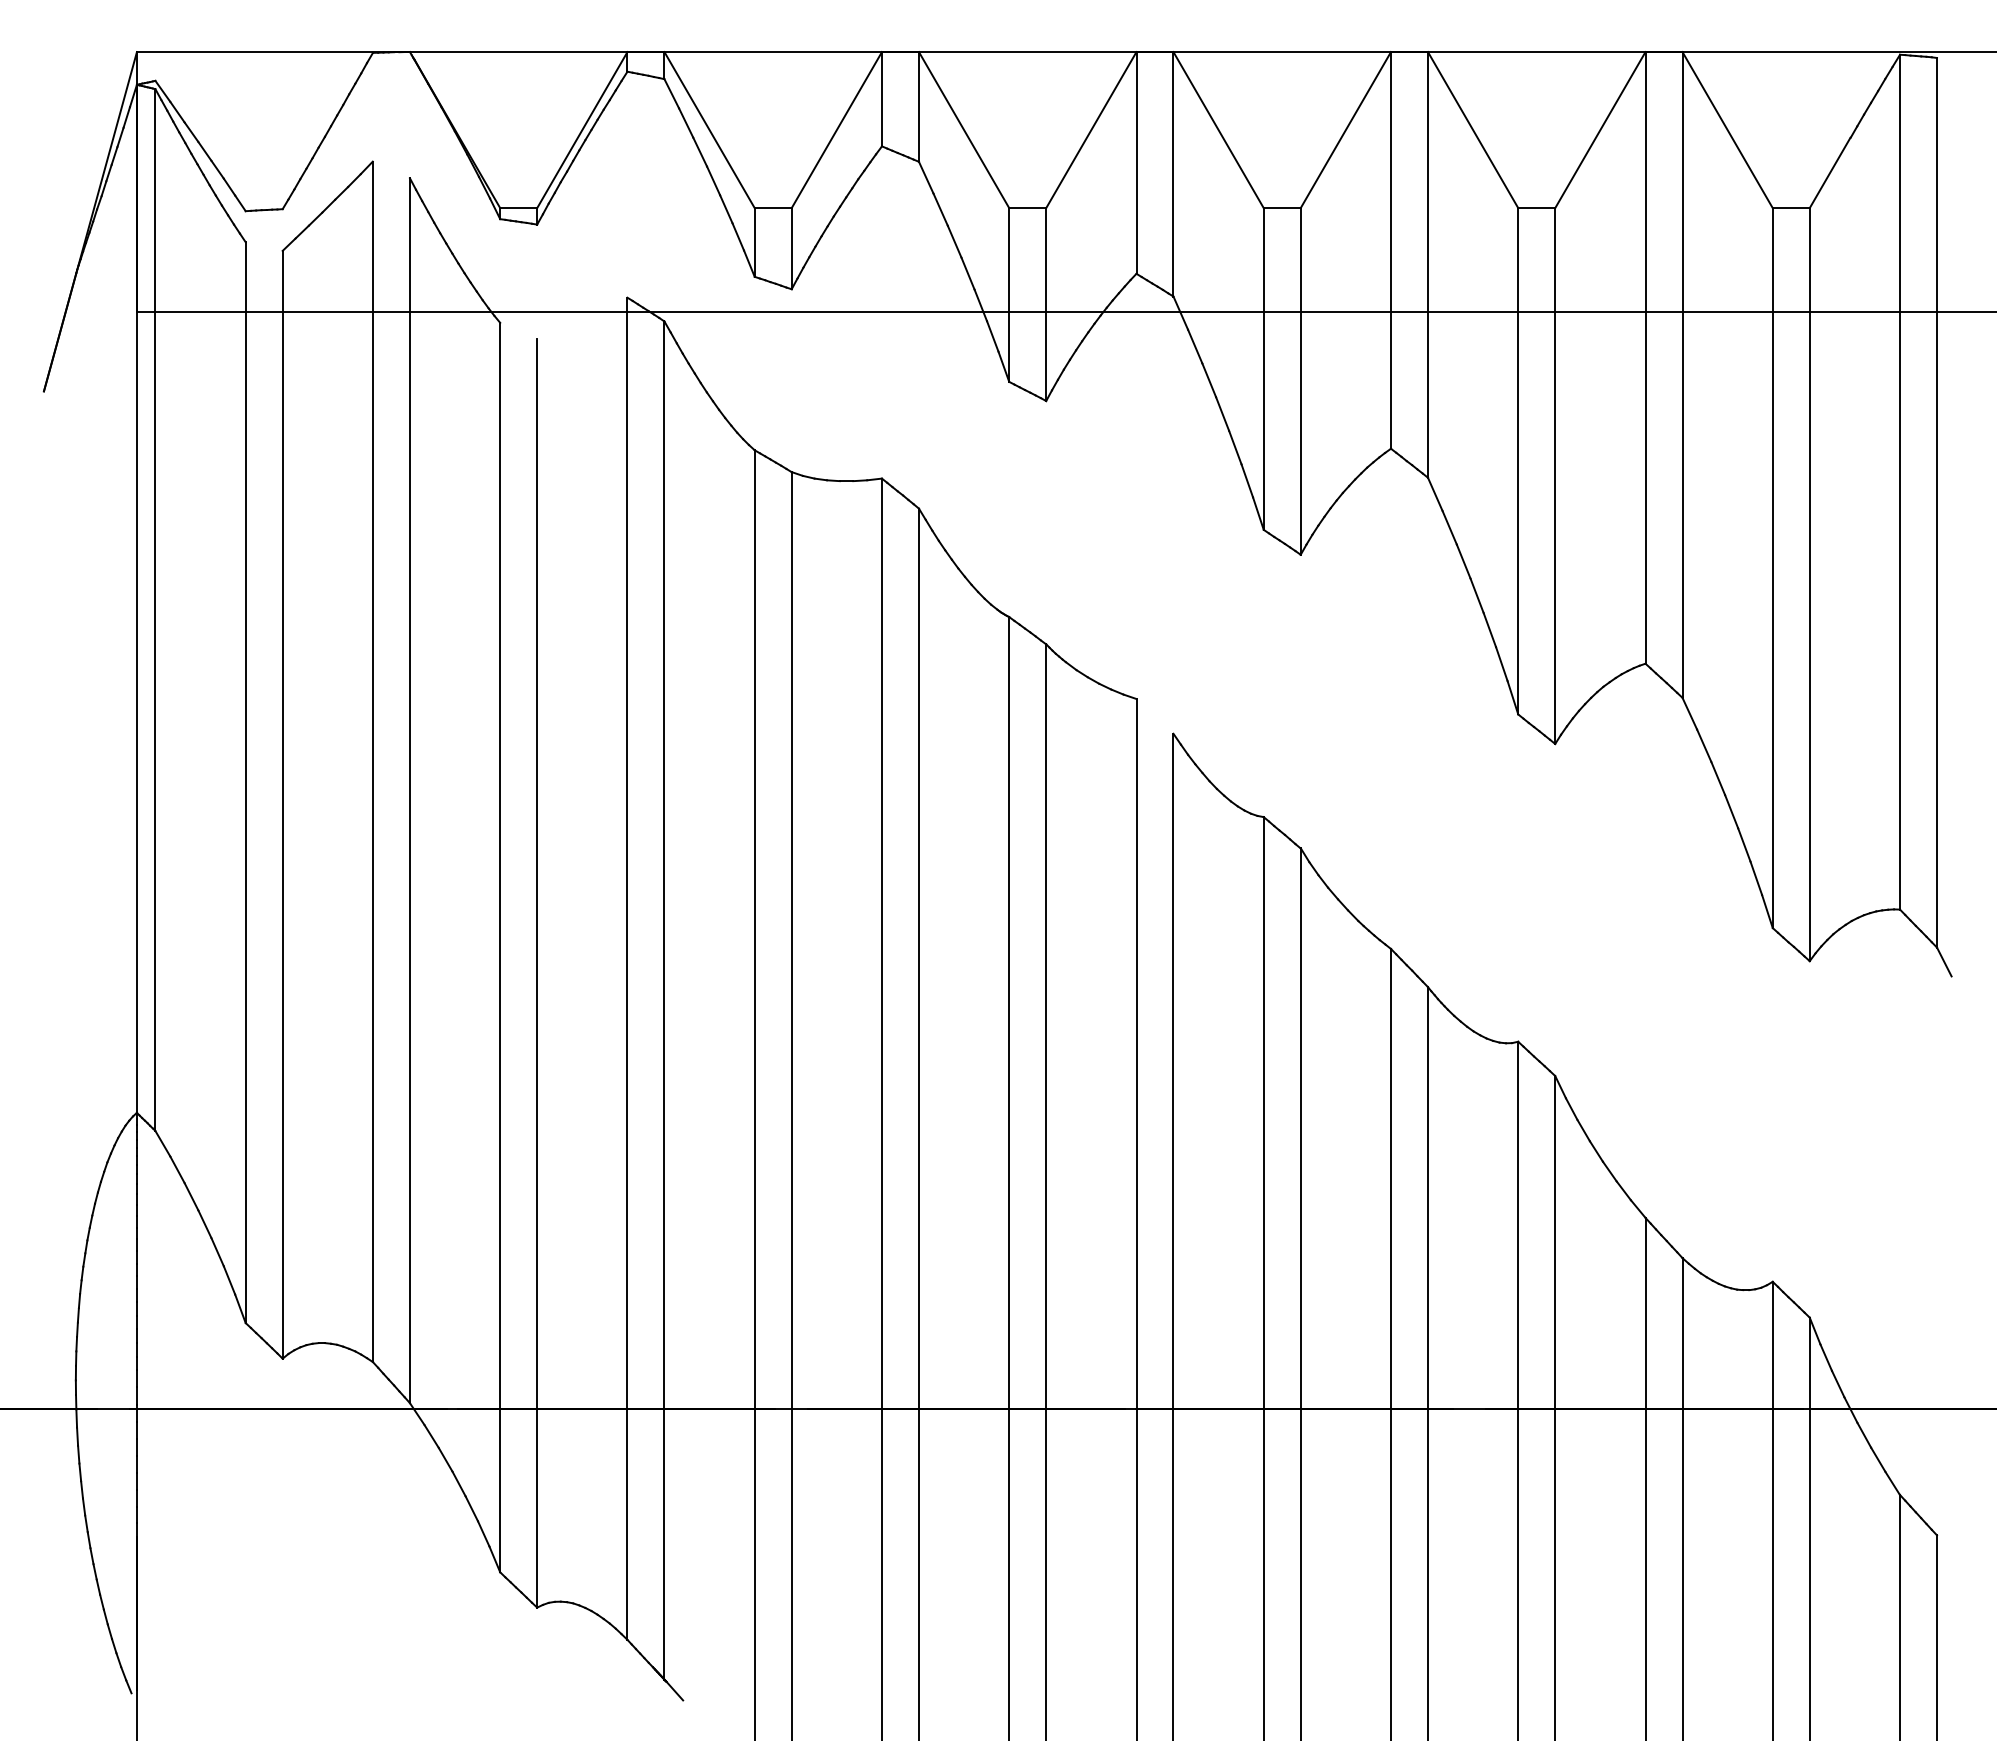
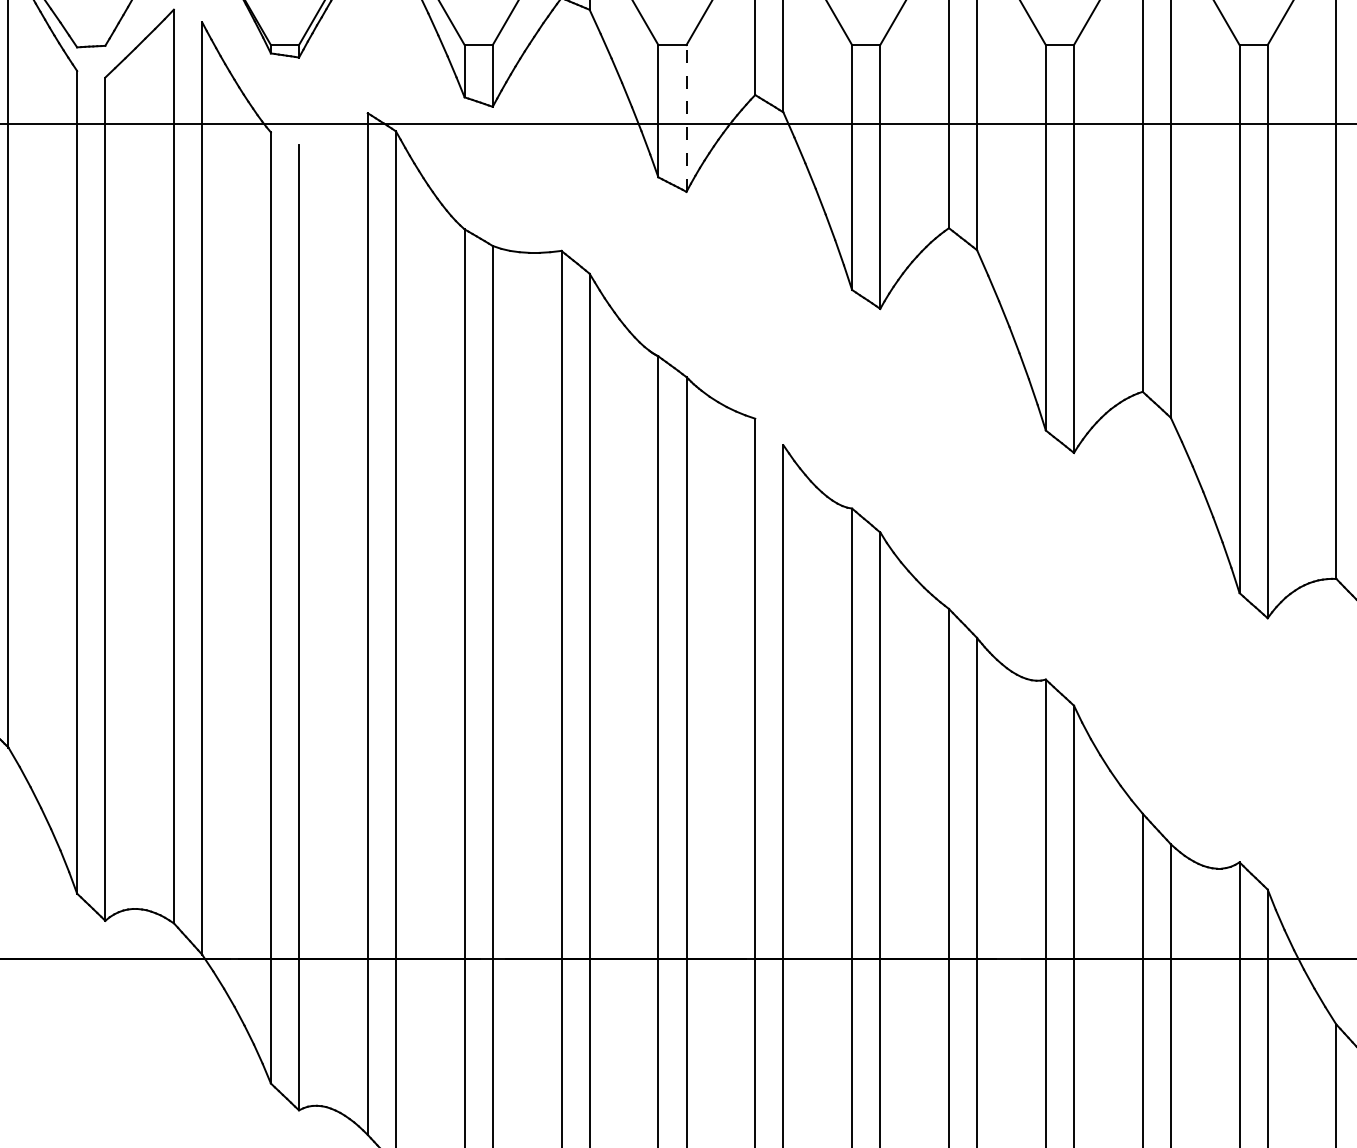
line: (1046, 304) -> (686, 118), solid -> dashed

